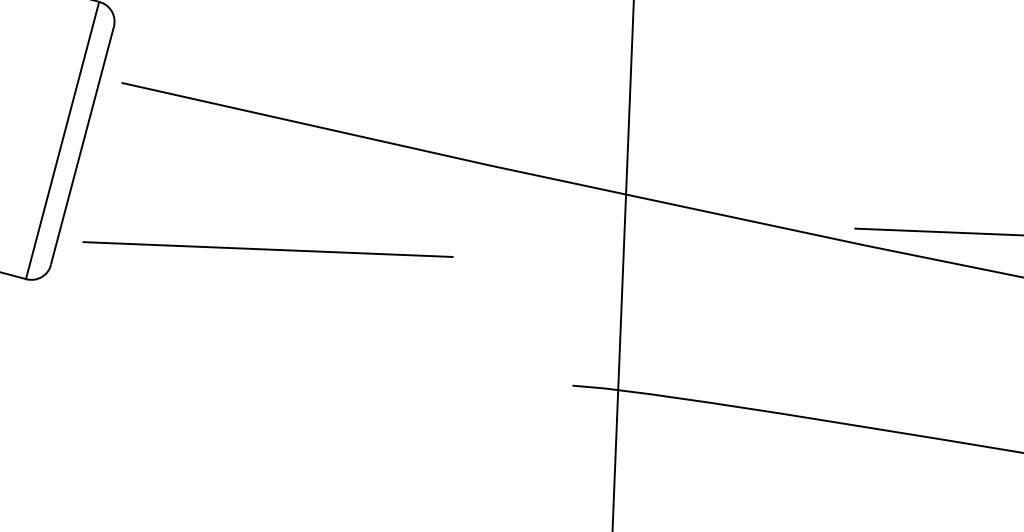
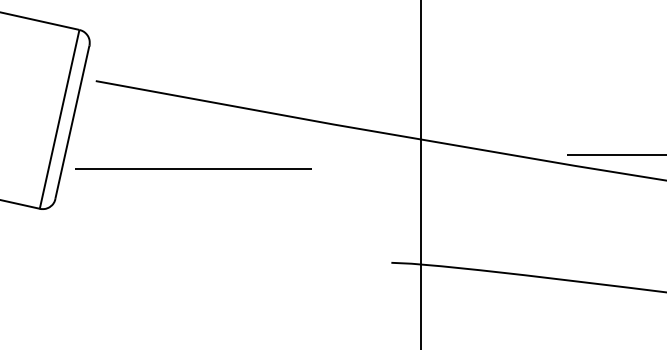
line: (267, 249) -> (193, 168), moved

